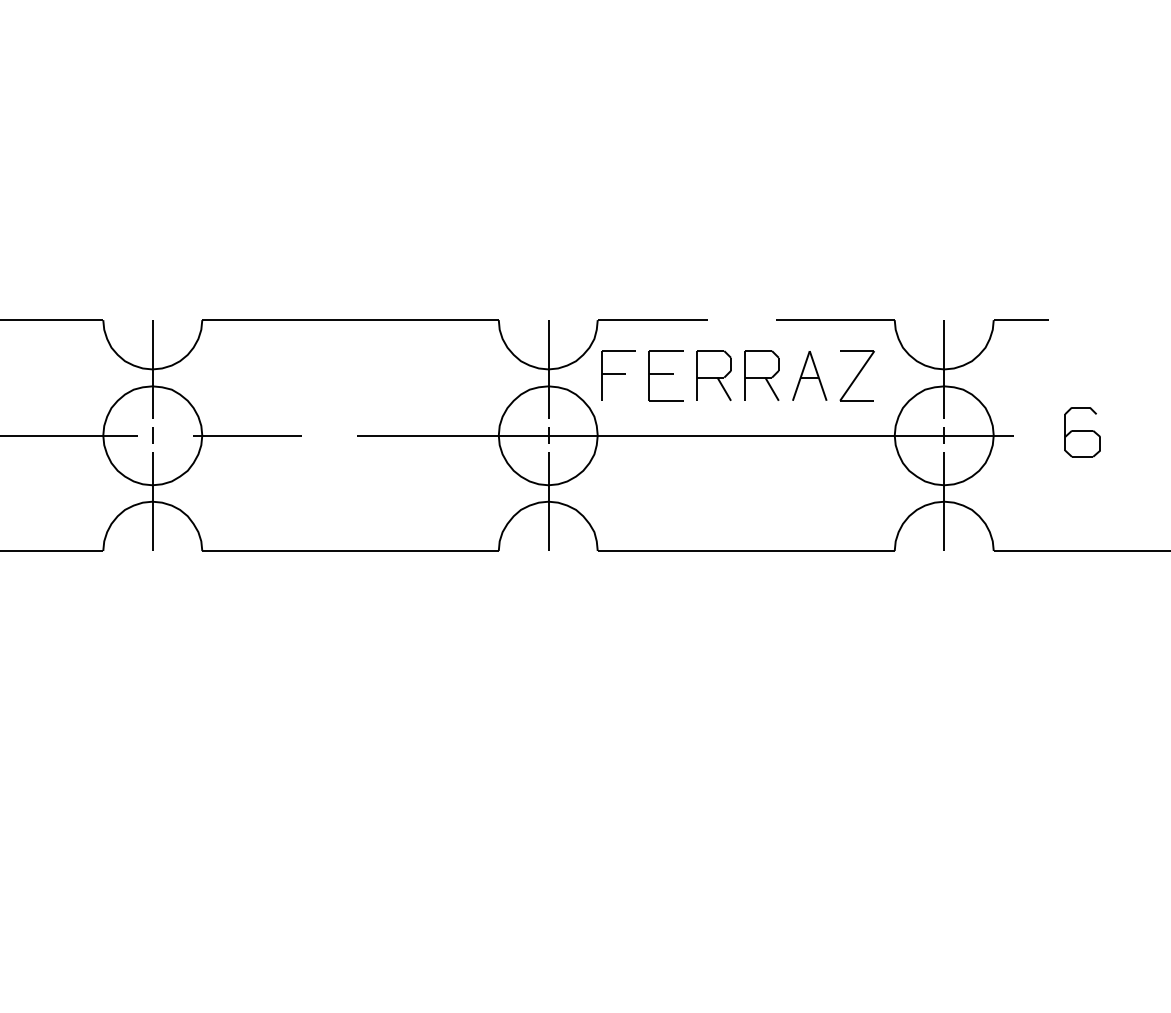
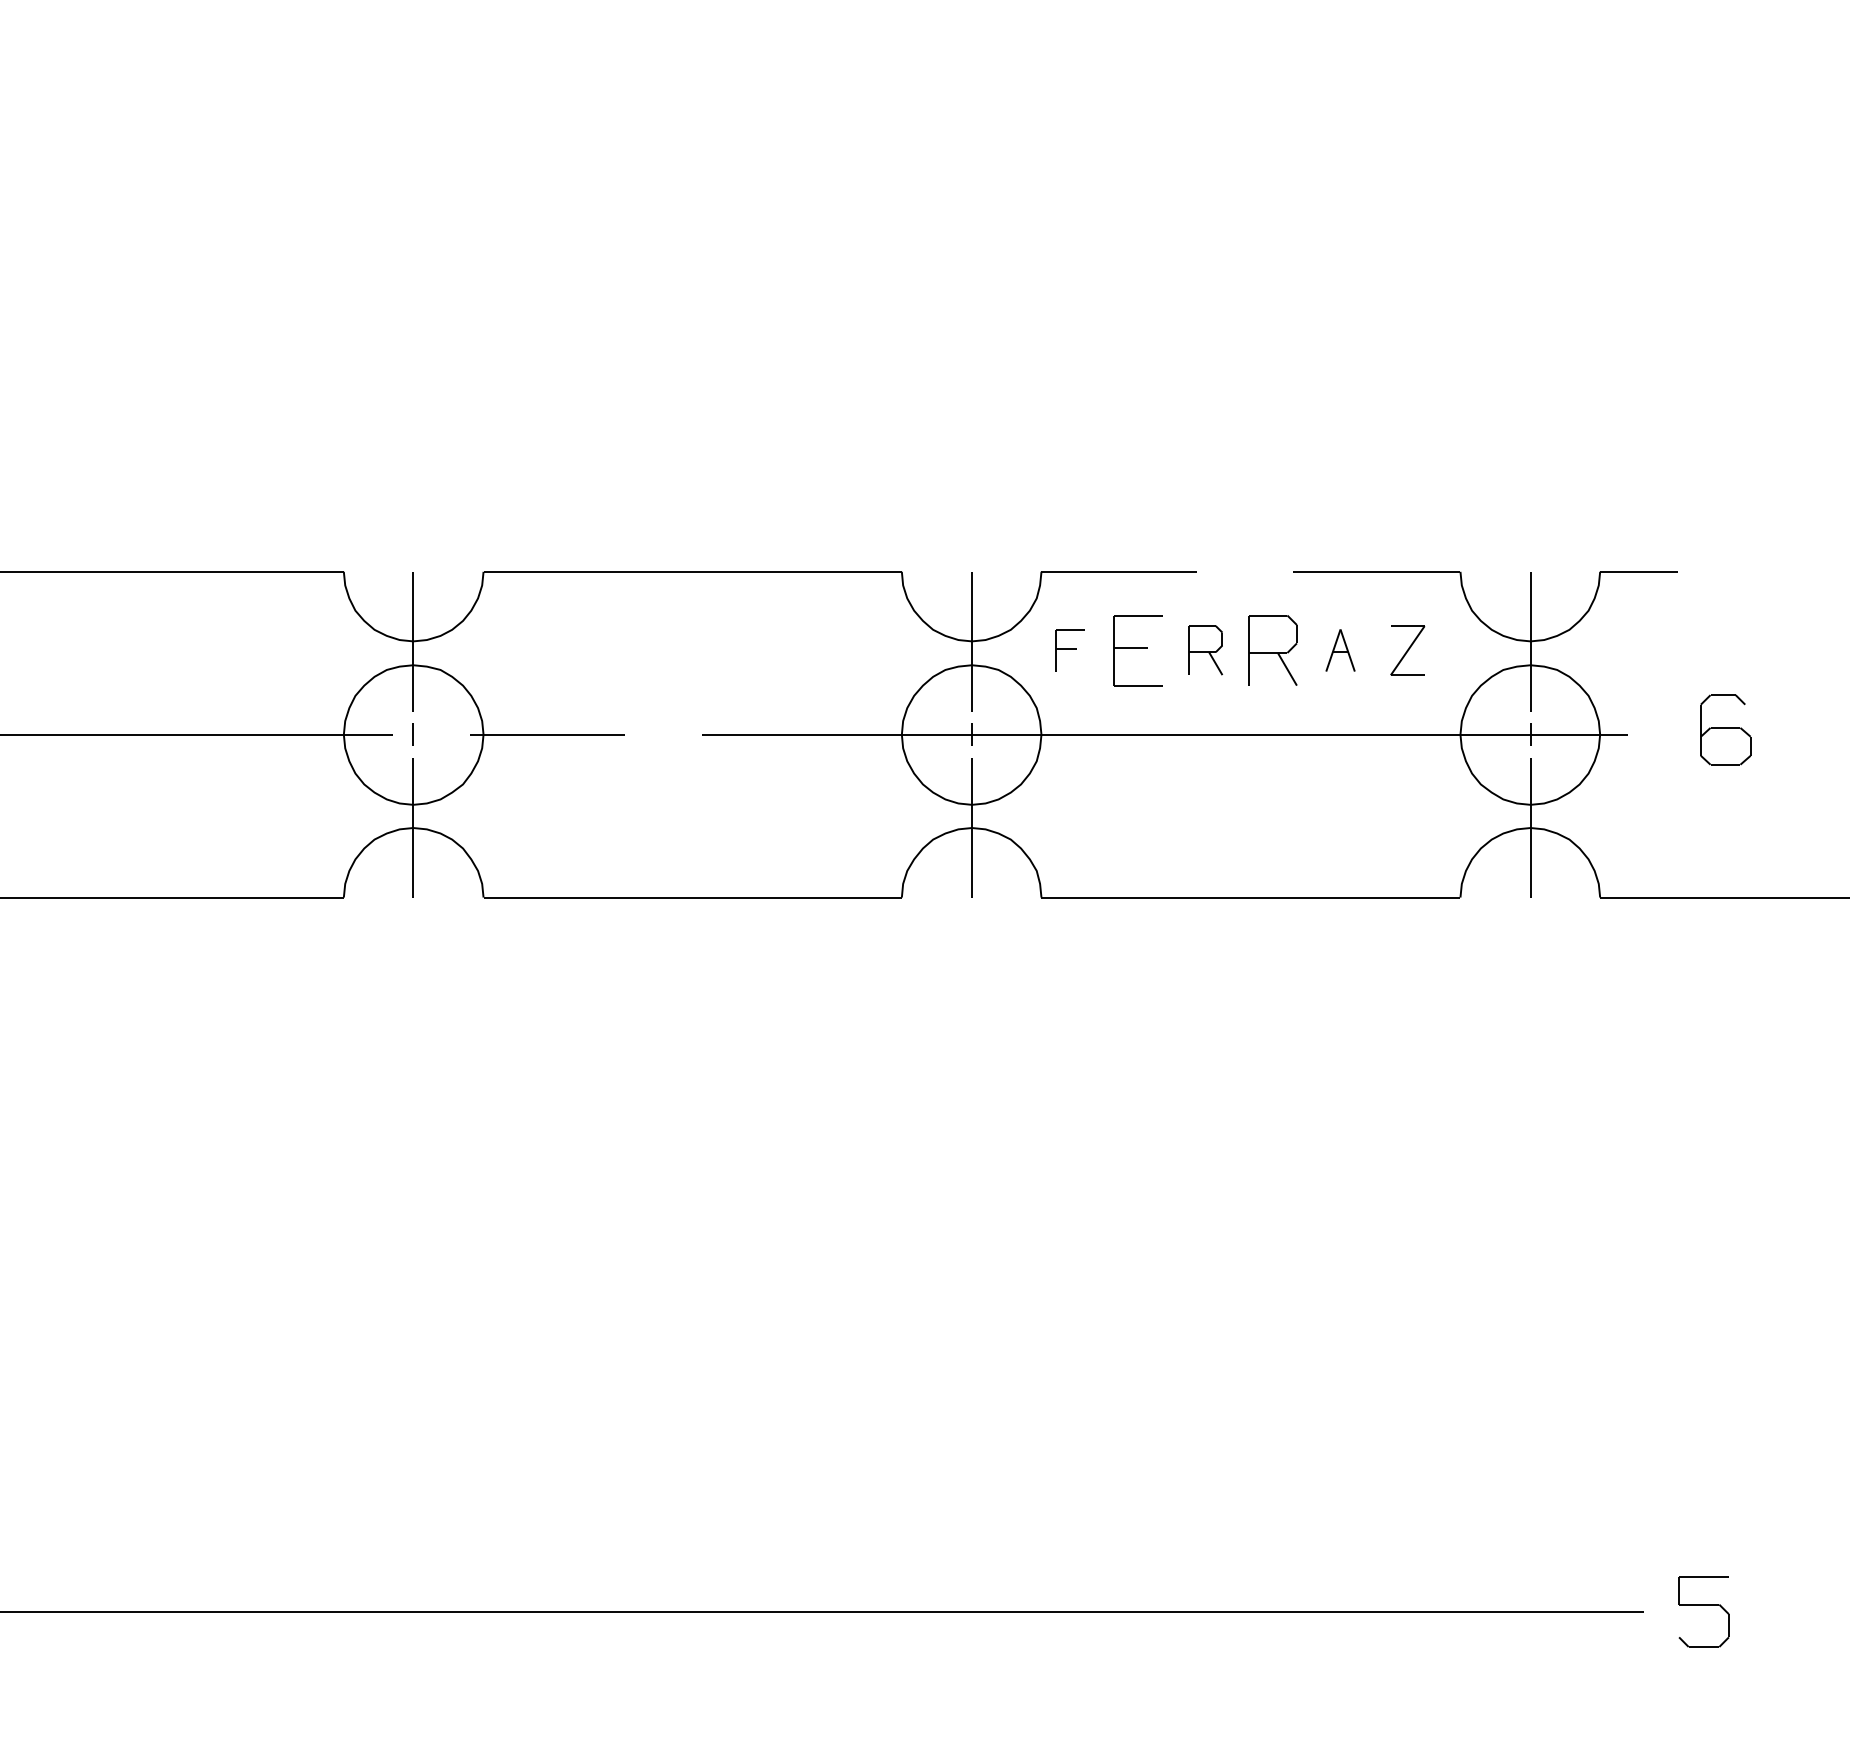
part: (618, 375) -> (1070, 650), size x0.6
part: (714, 375) -> (1205, 650), size x0.7
part: (809, 375) -> (1340, 650), size x0.6
part: (857, 375) -> (1407, 650), size x0.7

